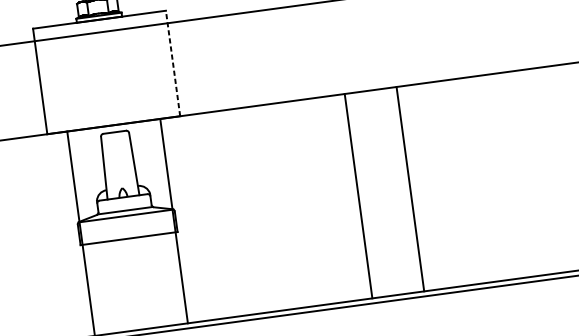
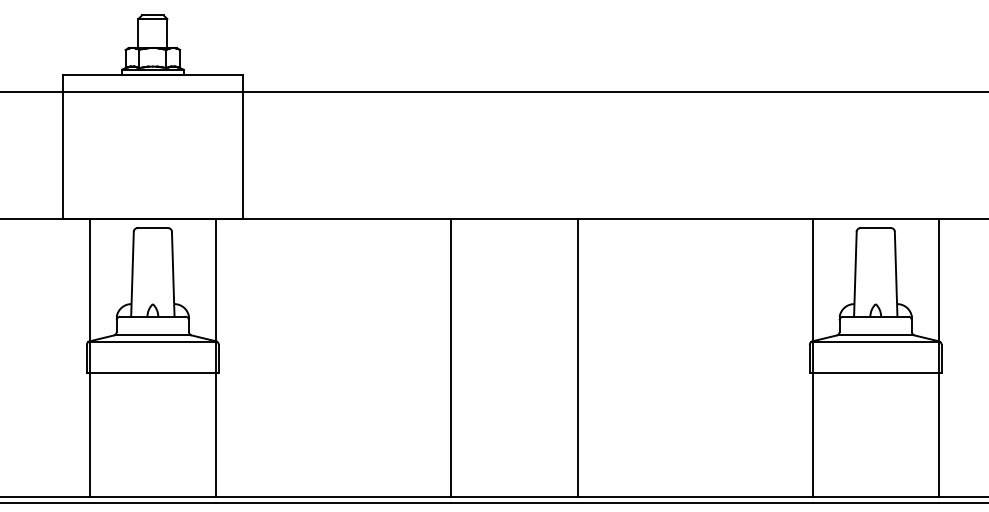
line: (173, 63) -> (243, 146), dashed -> solid
line: (410, 189) -> (577, 357), moved
line: (358, 196) -> (451, 357), moved

